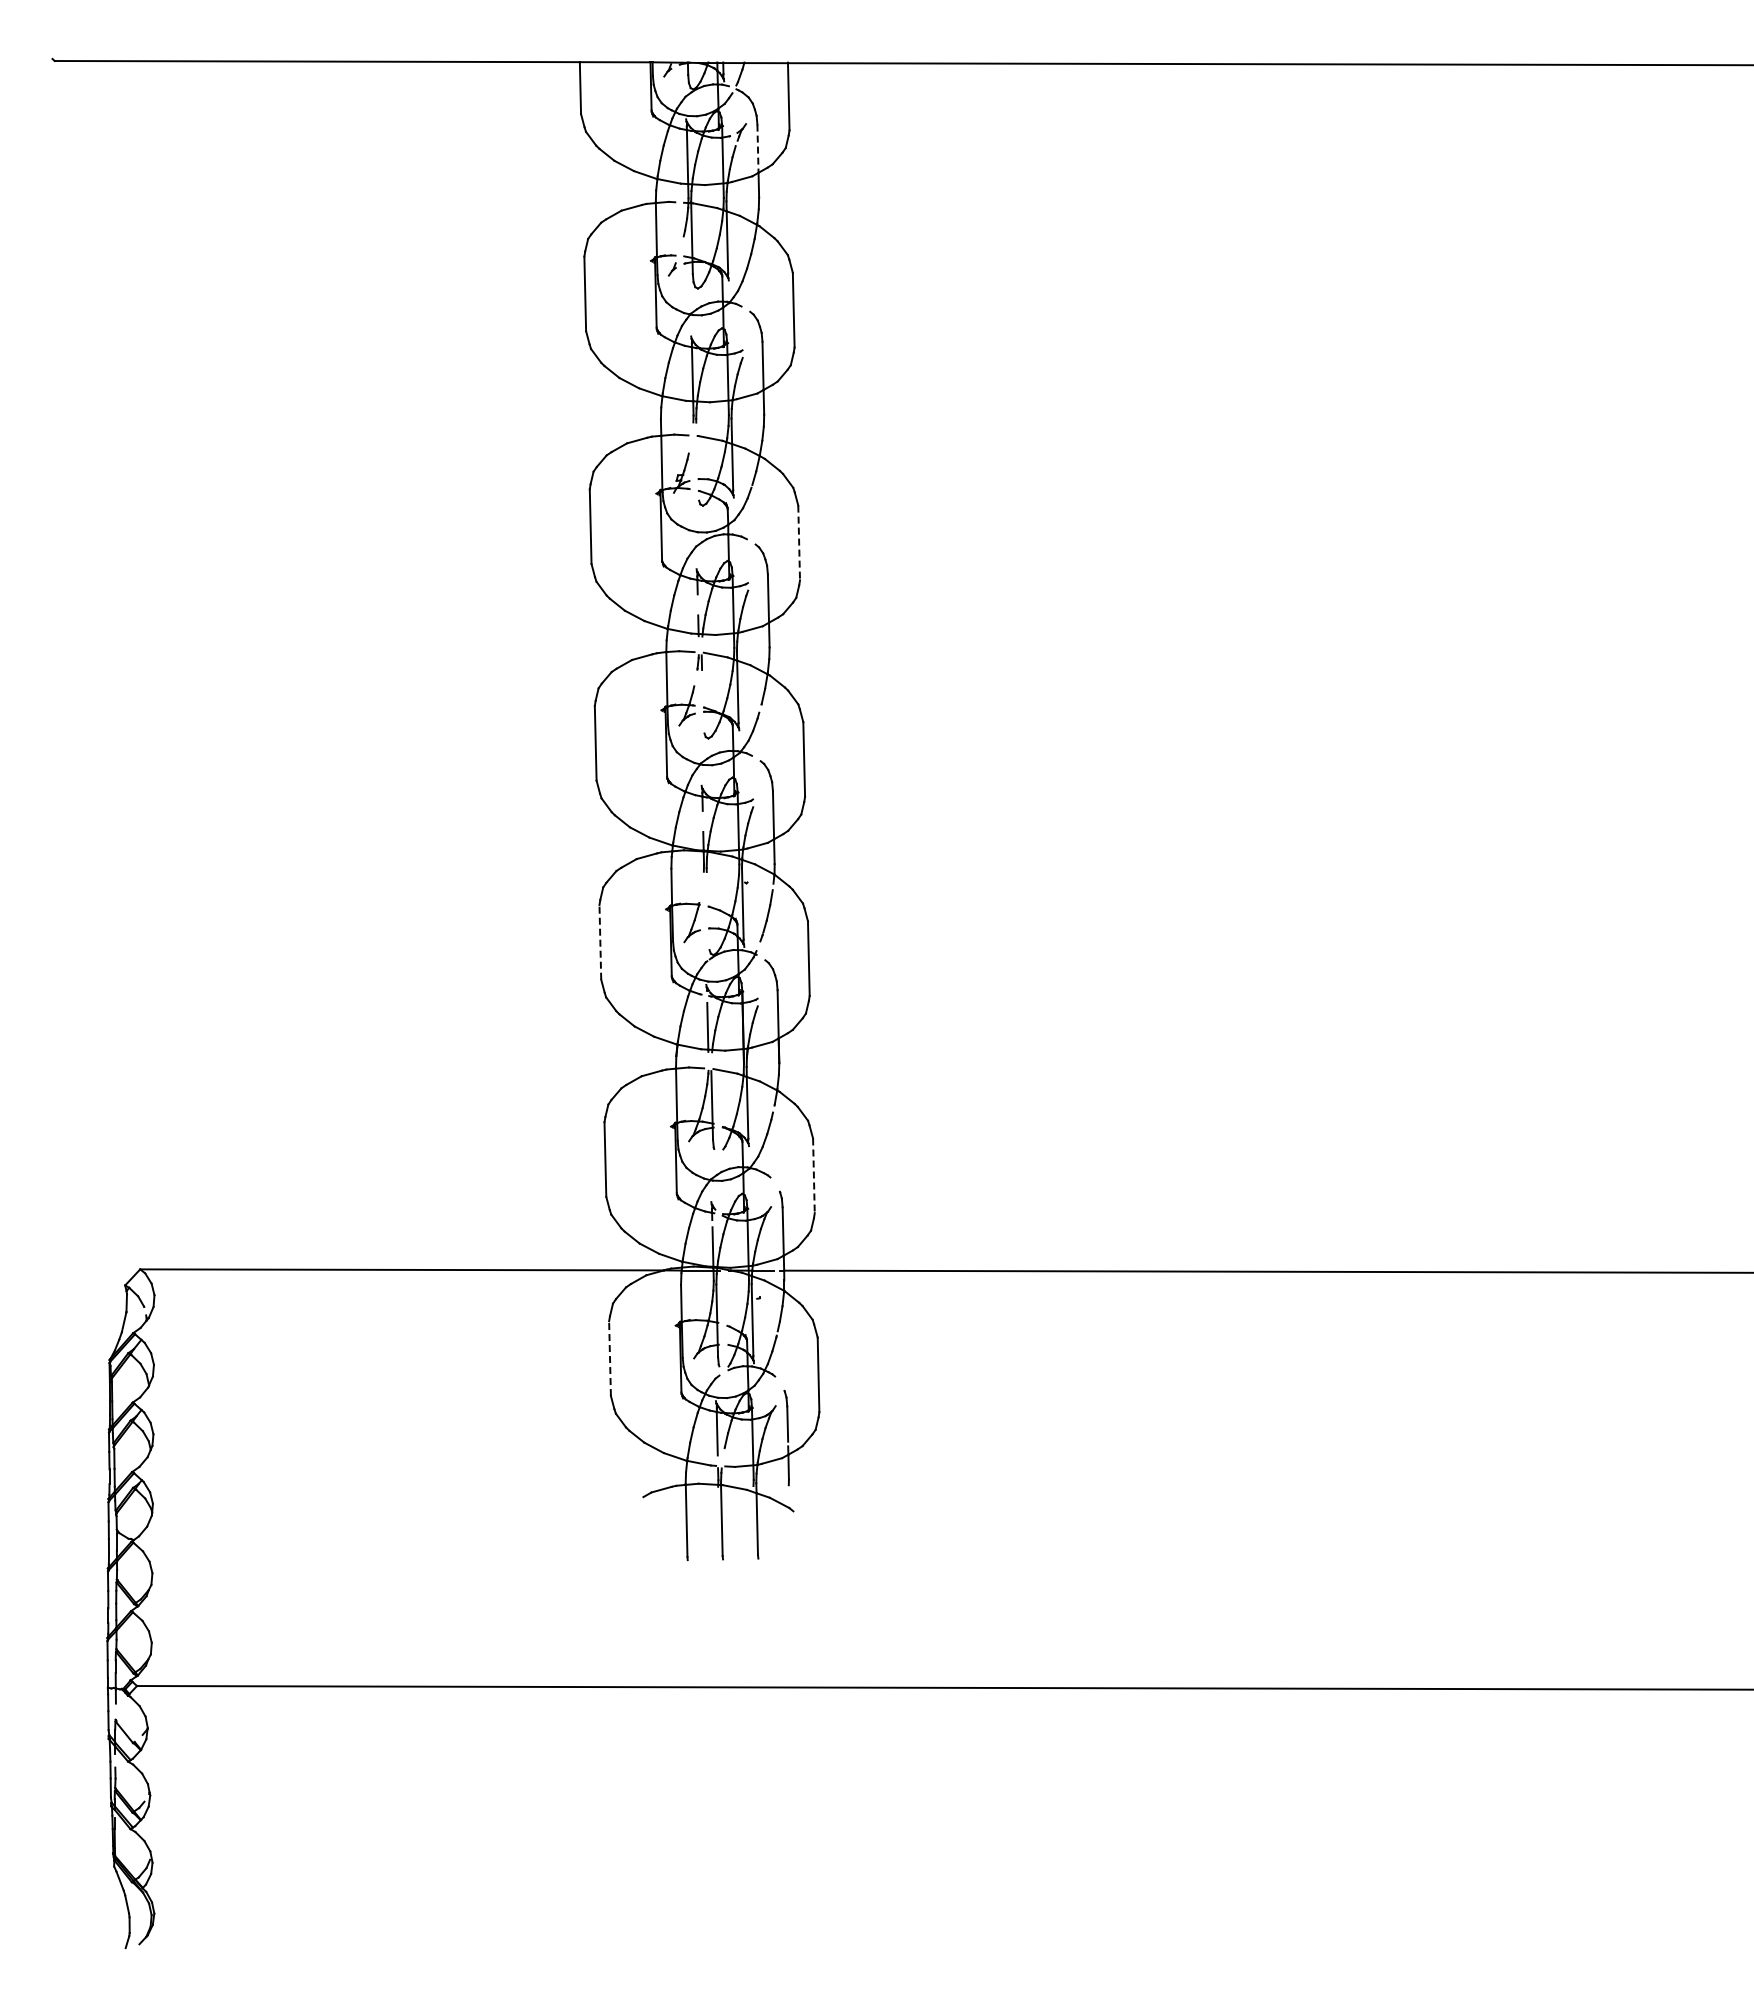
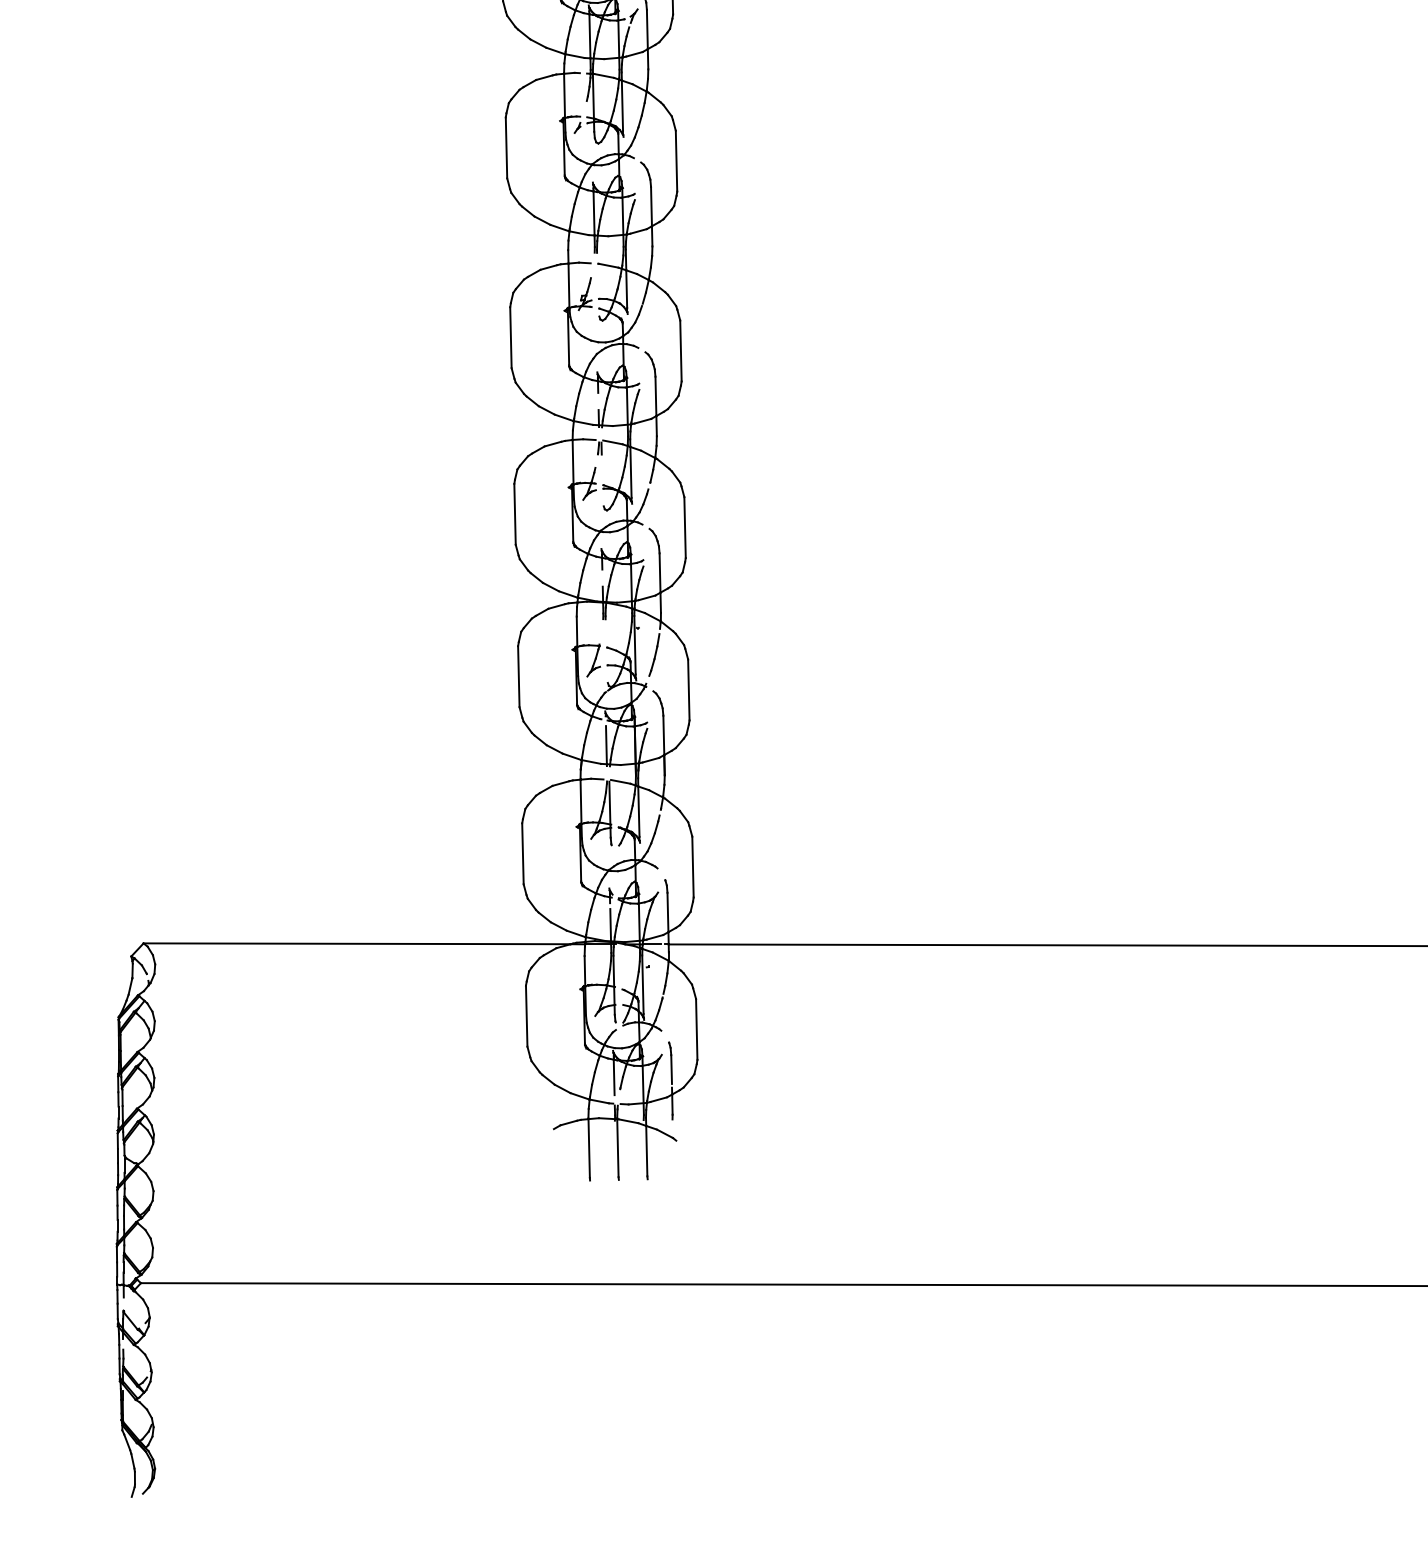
line: (757, 149) -> (646, 30), dashed -> solid
line: (799, 543) -> (681, 351), dashed -> solid
line: (600, 941) -> (518, 675), dashed -> solid
line: (813, 1176) -> (692, 867), dashed -> solid
line: (610, 1358) -> (527, 1016), dashed -> solid

